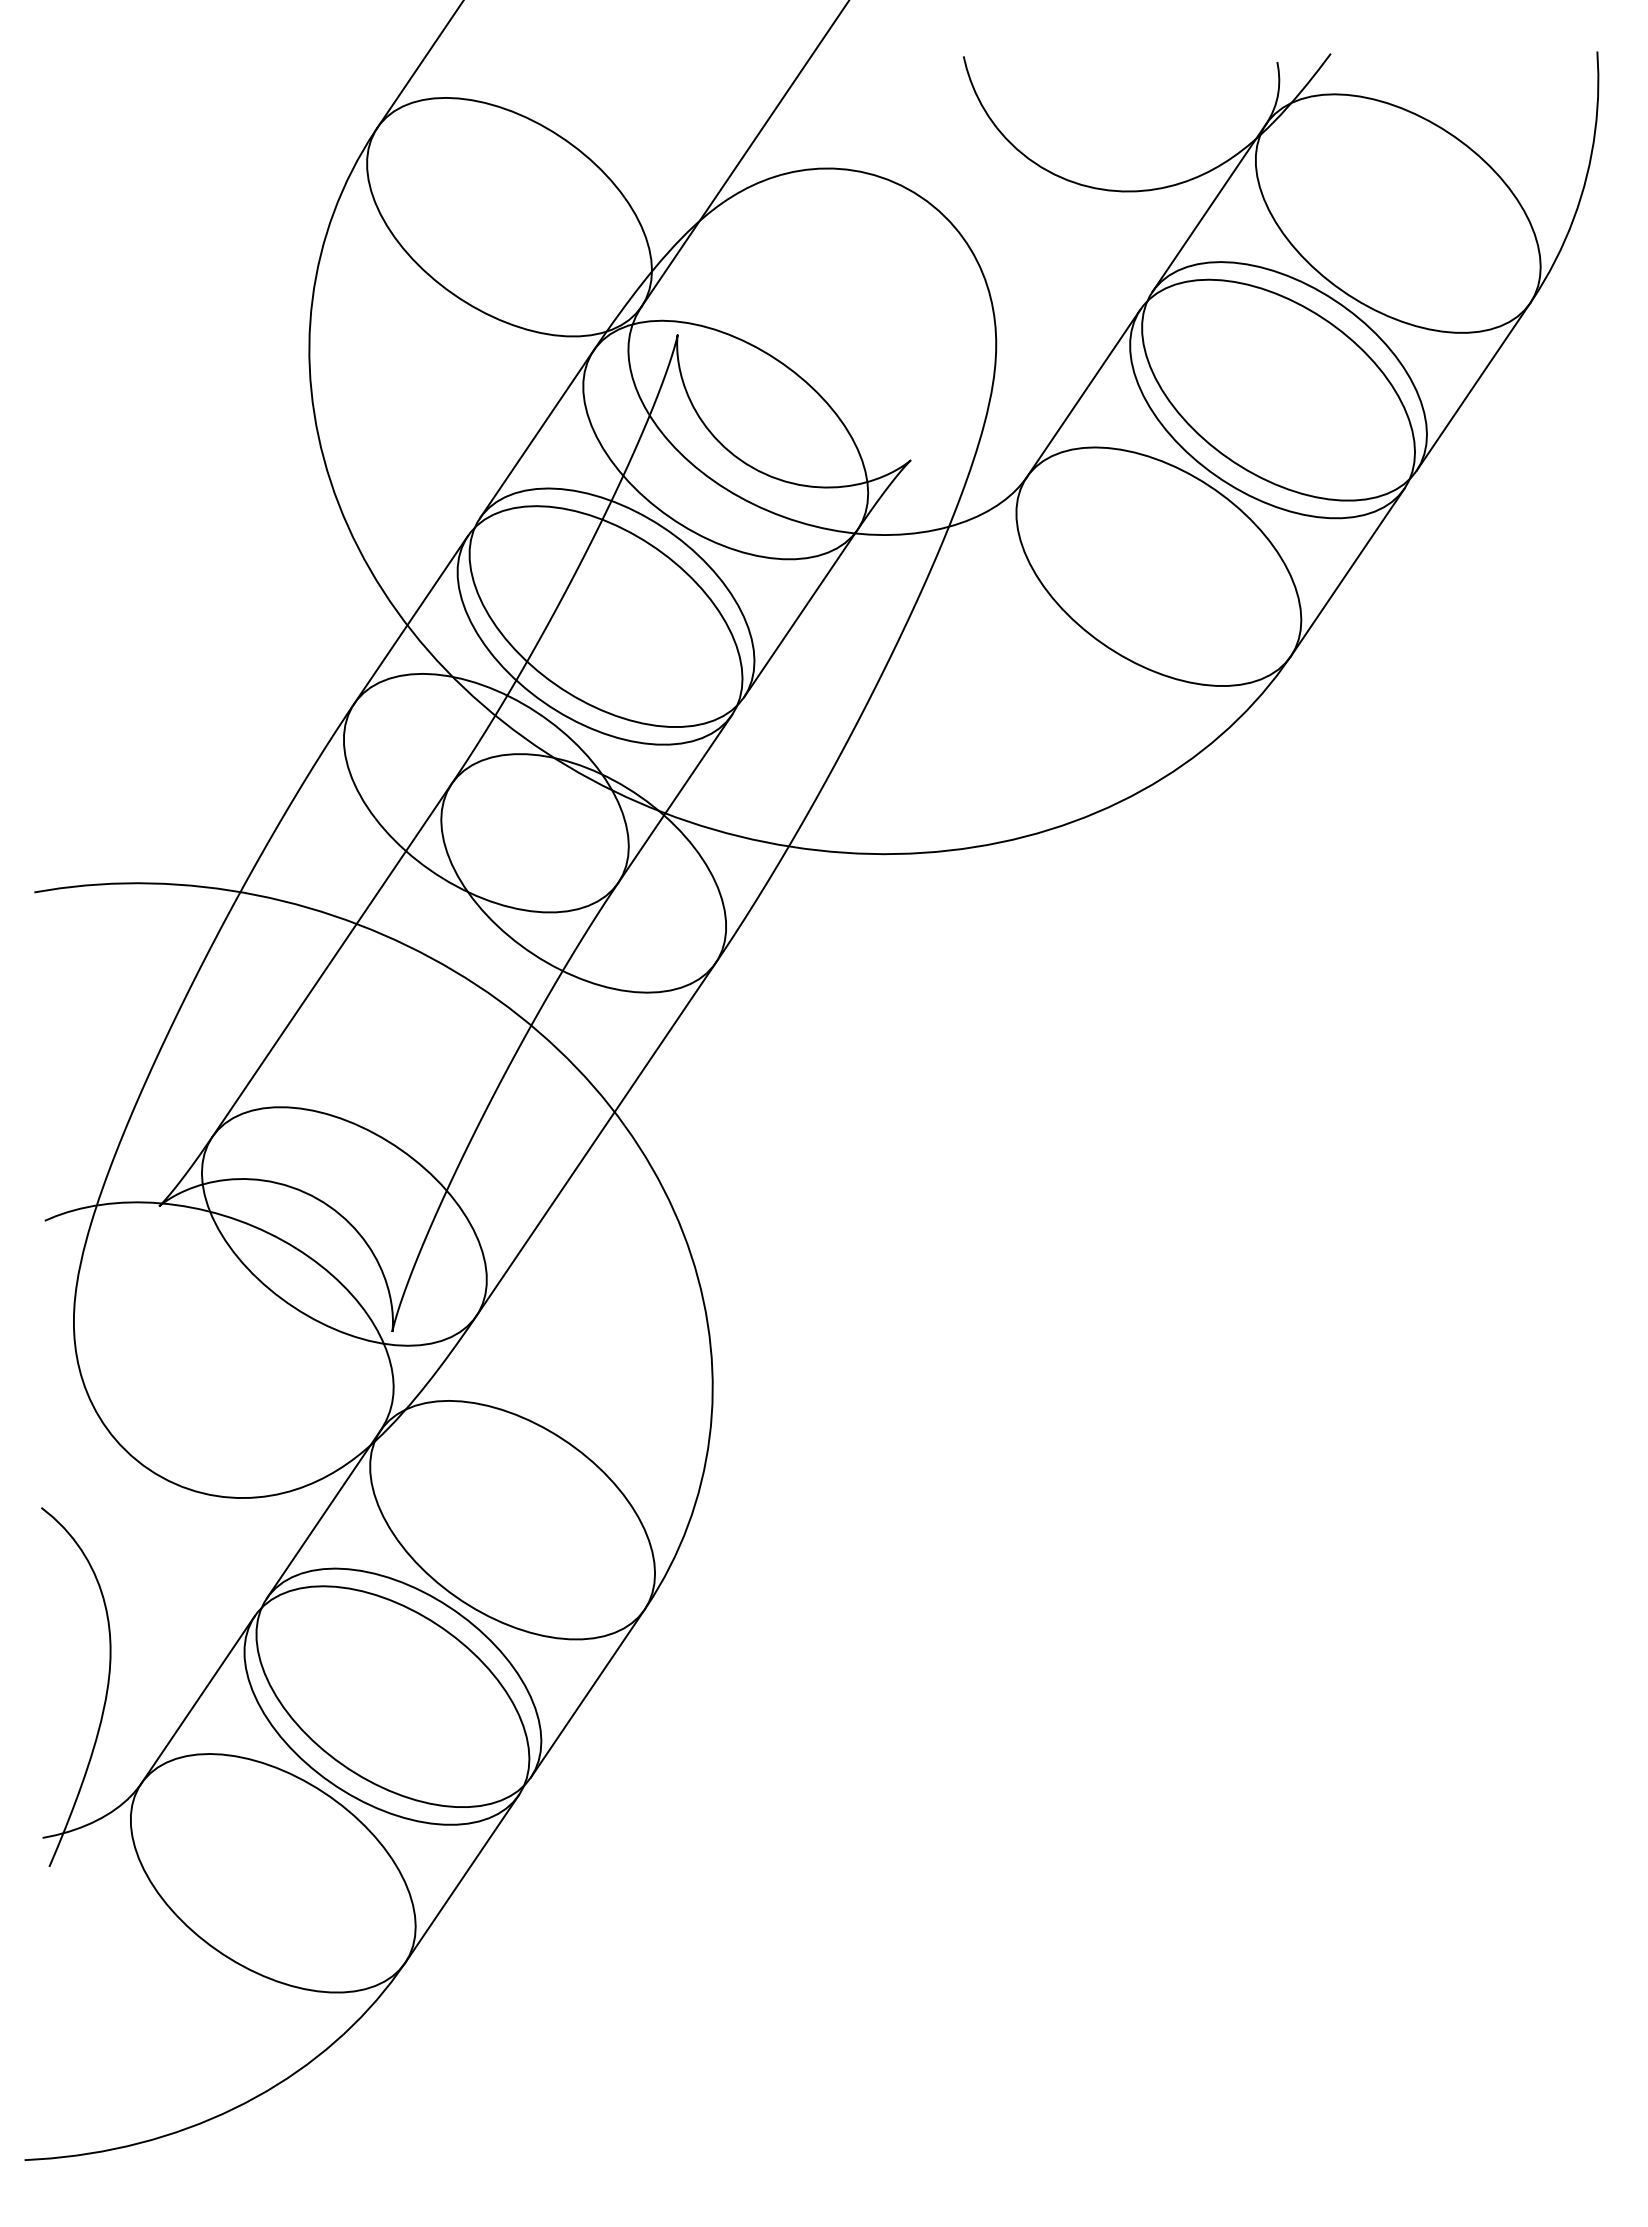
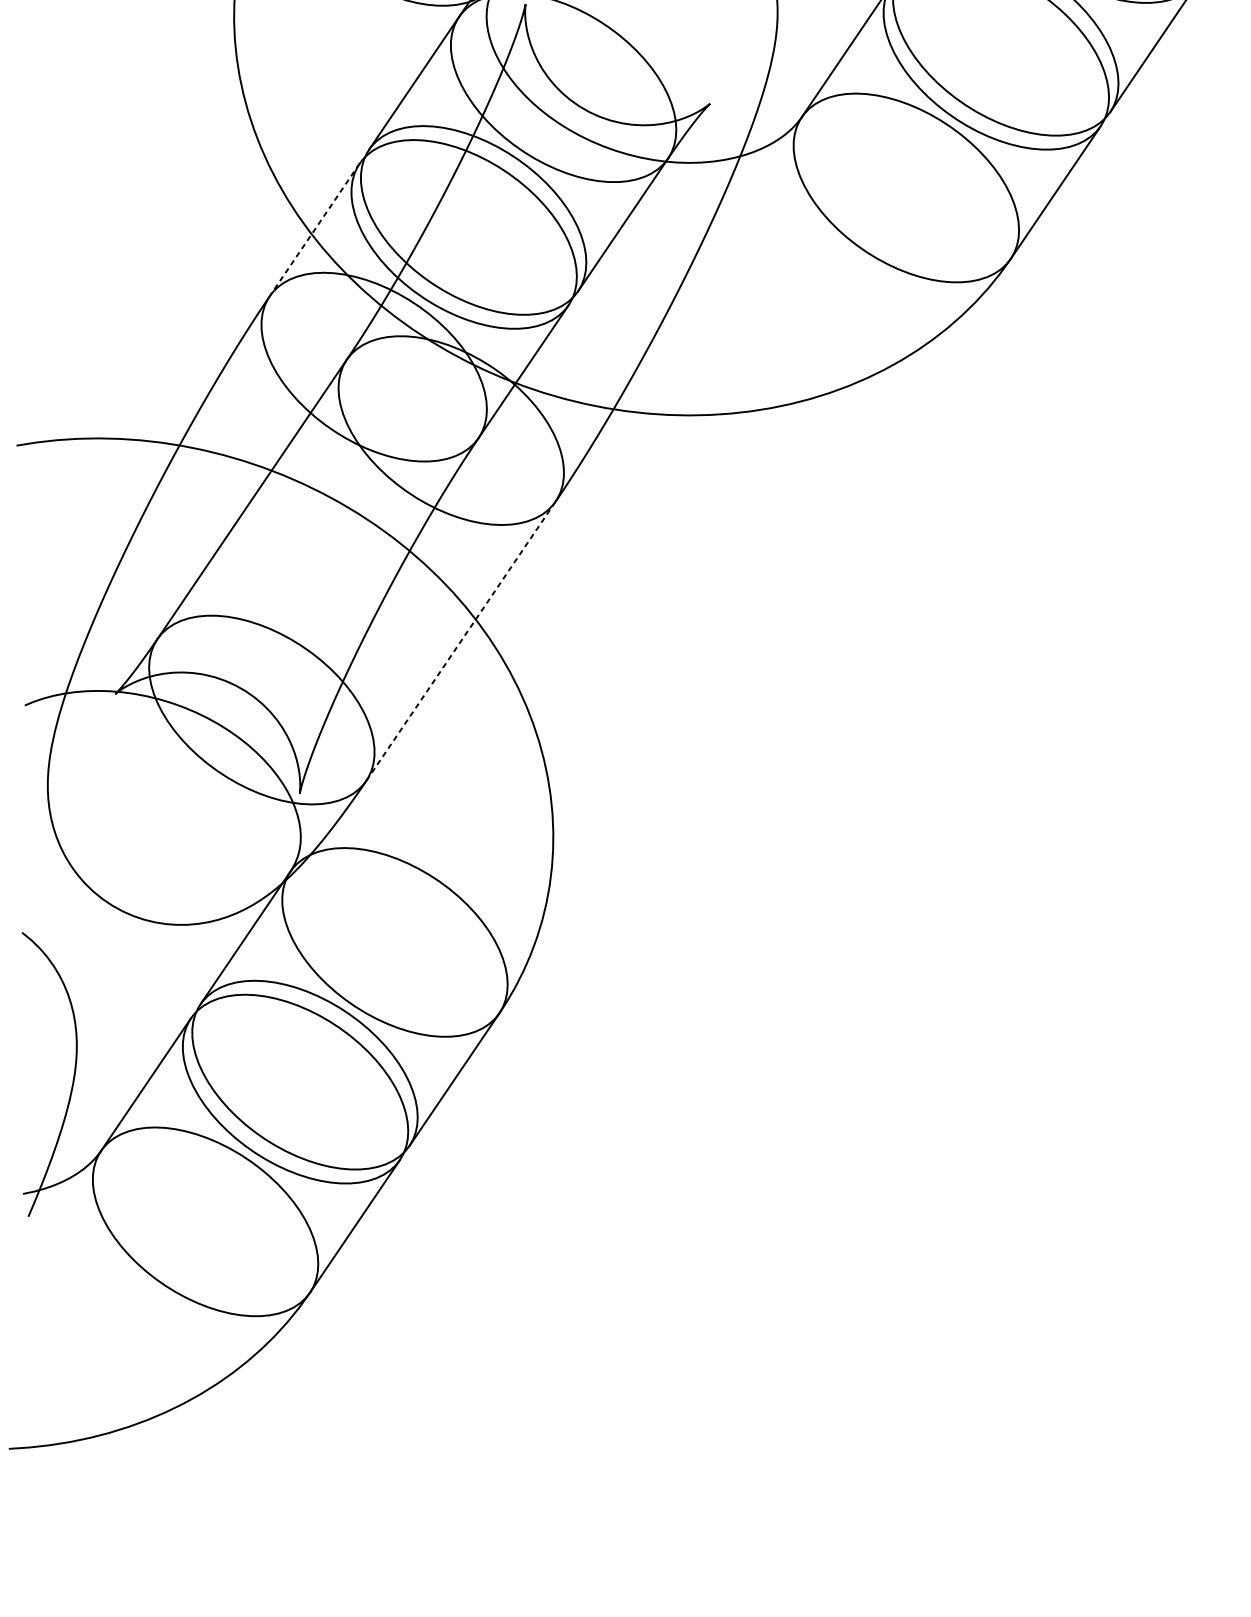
line: (410, 620) -> (314, 230), solid -> dashed
line: (596, 1139) -> (461, 641), solid -> dashed

